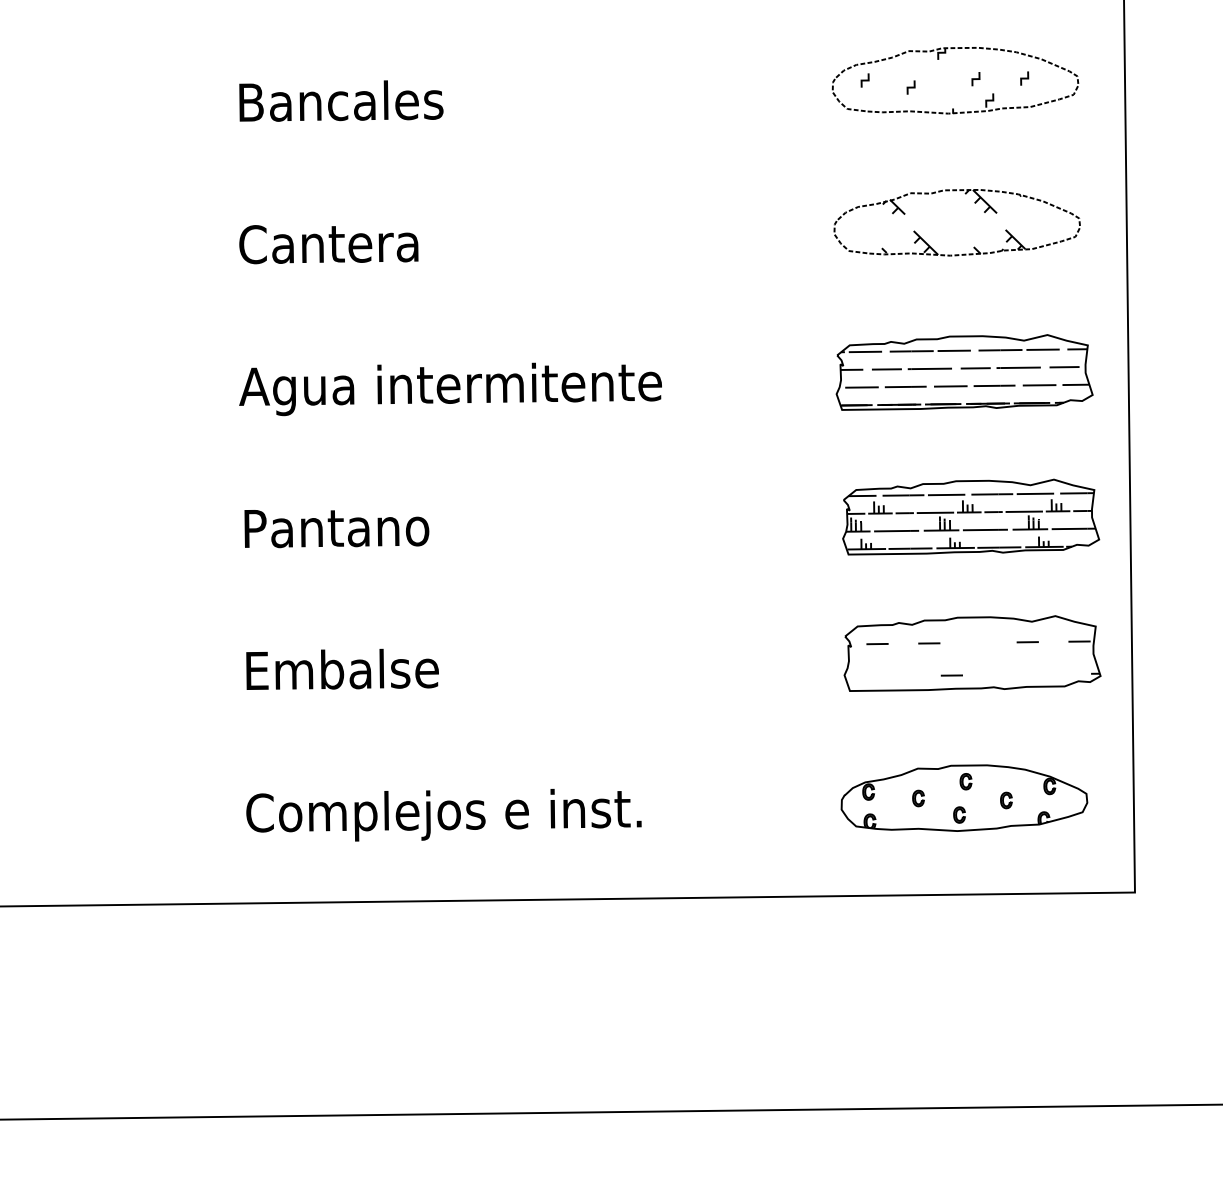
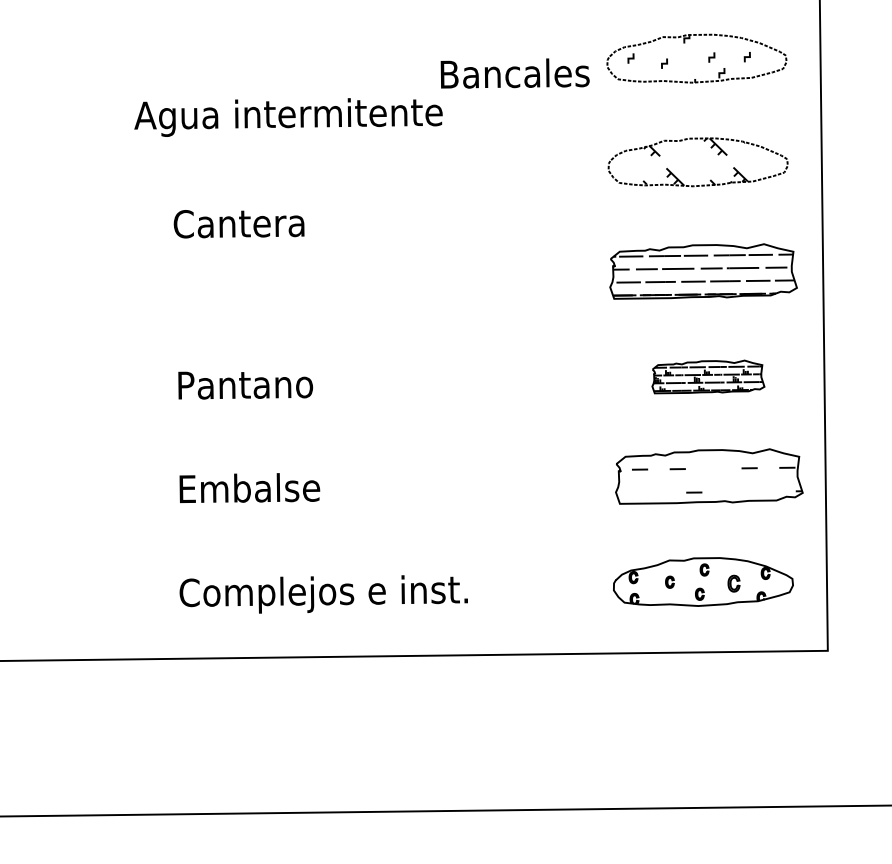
text: (341, 100) -> (515, 73), moved
text: (328, 244) -> (238, 224), moved
text: (450, 389) -> (288, 117), moved
part: (971, 516) -> (708, 376), size x0.6
part: (1006, 800) -> (734, 583), size x1.4

